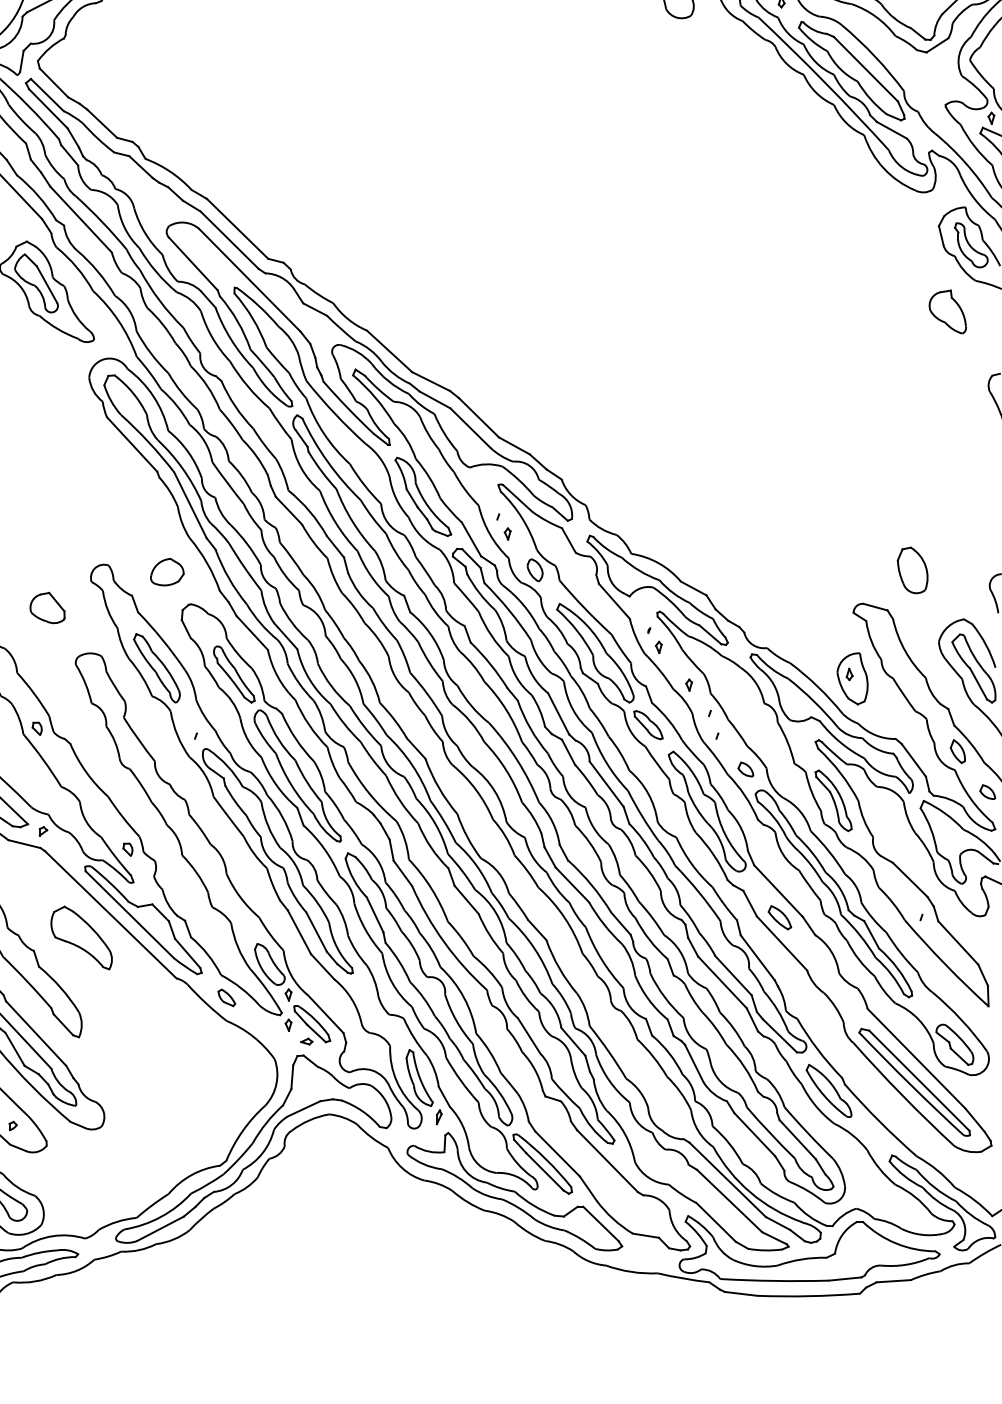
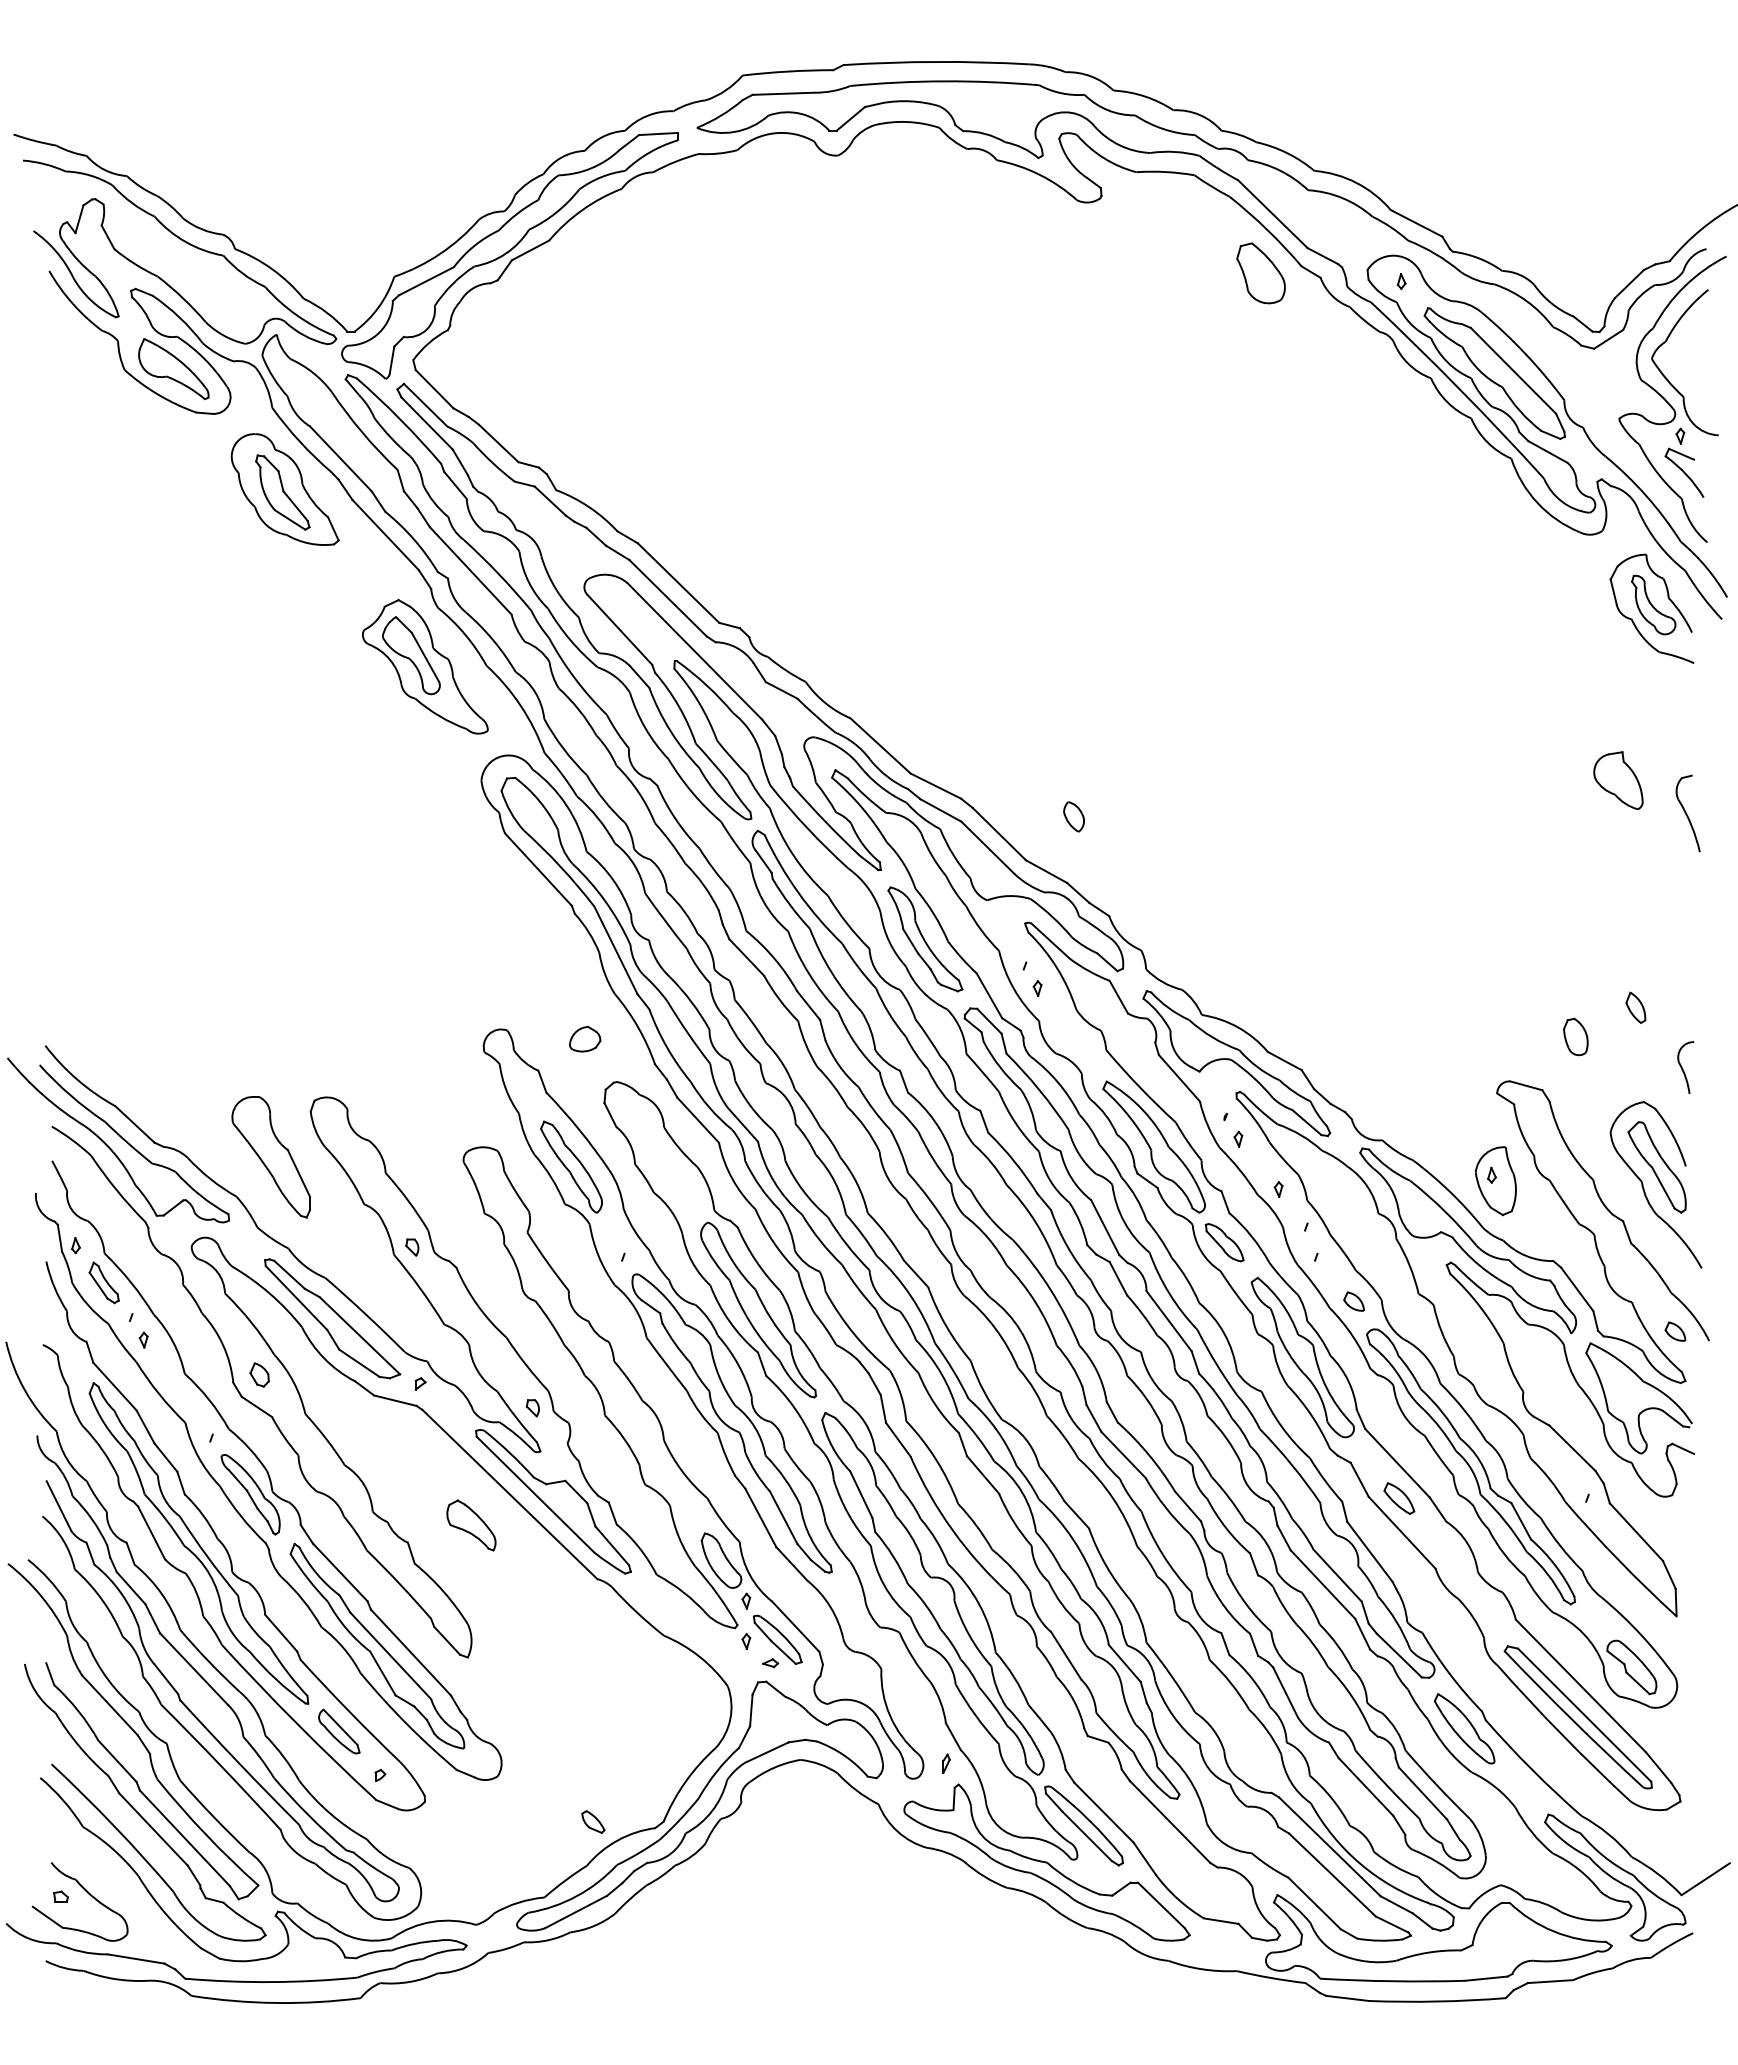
part: (947, 311) -> (1618, 780), moved
part: (534, 570) -> (1073, 816), moved
part: (912, 570) -> (1575, 1036), size x0.6
part: (166, 571) -> (584, 1038), size x0.7
part: (47, 607) -> (425, 1086), removed
part: (234, 674) -> (674, 1175), removed
part: (957, 751) -> (1635, 1007), moved
part: (833, 800) -> (1470, 1342), removed
part: (81, 937) -> (471, 1525), size x0.6
part: (226, 997) -> (593, 1821), moved
part: (419, 1077) -> (920, 1711), removed

